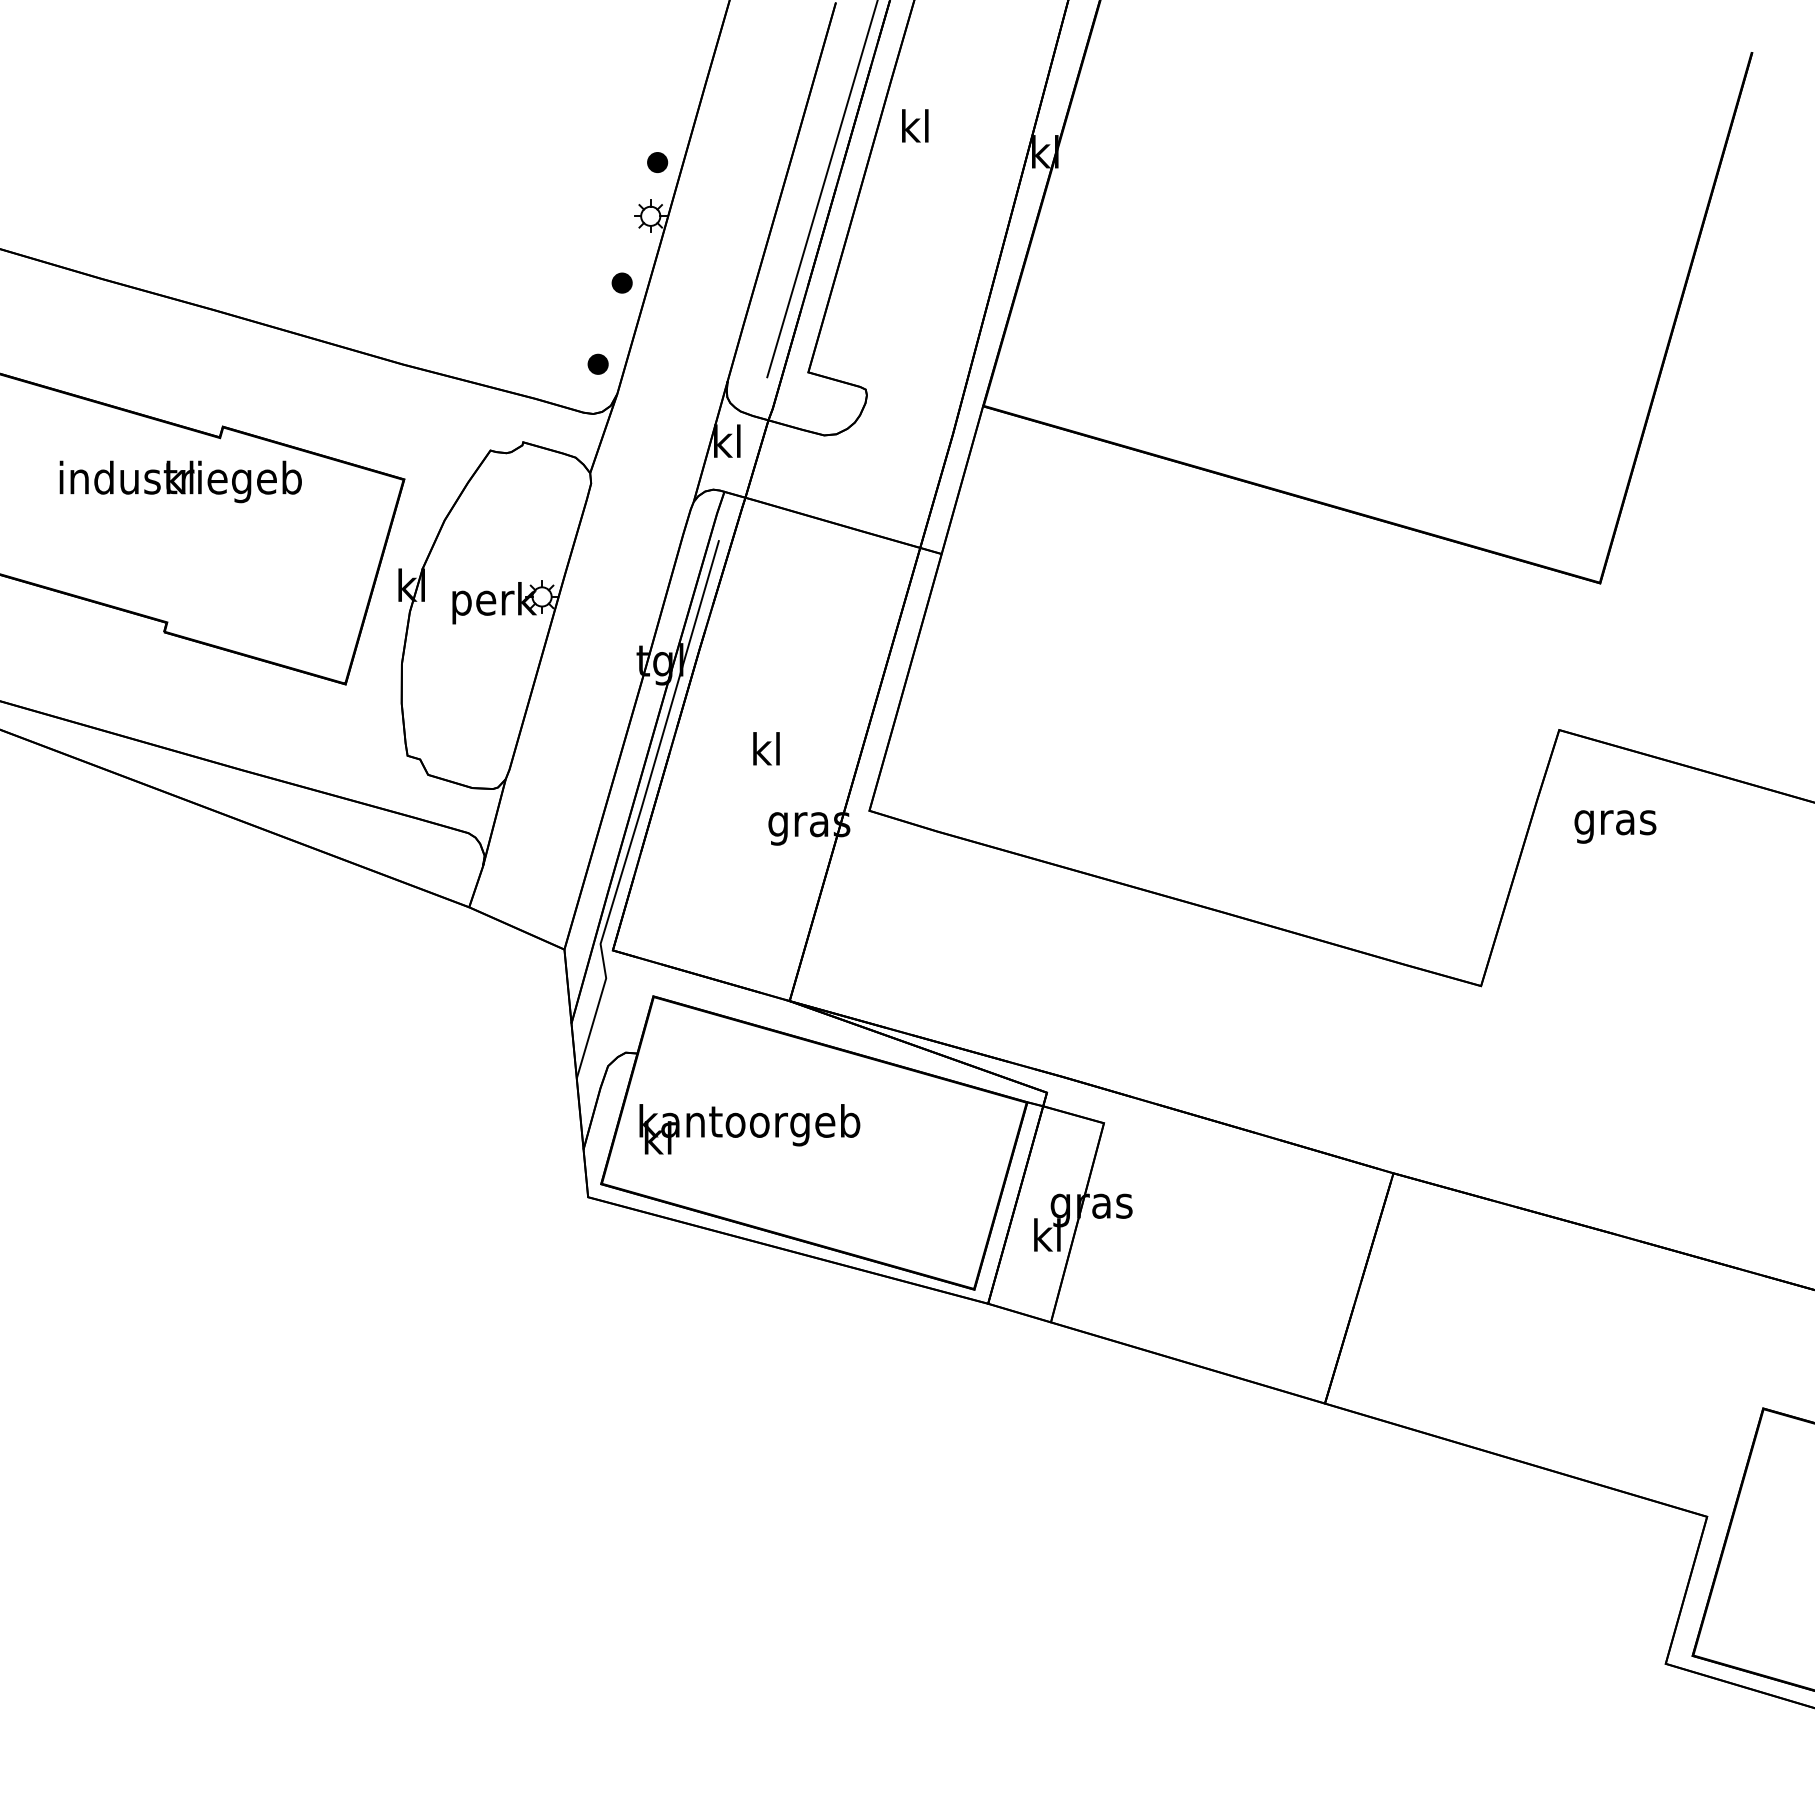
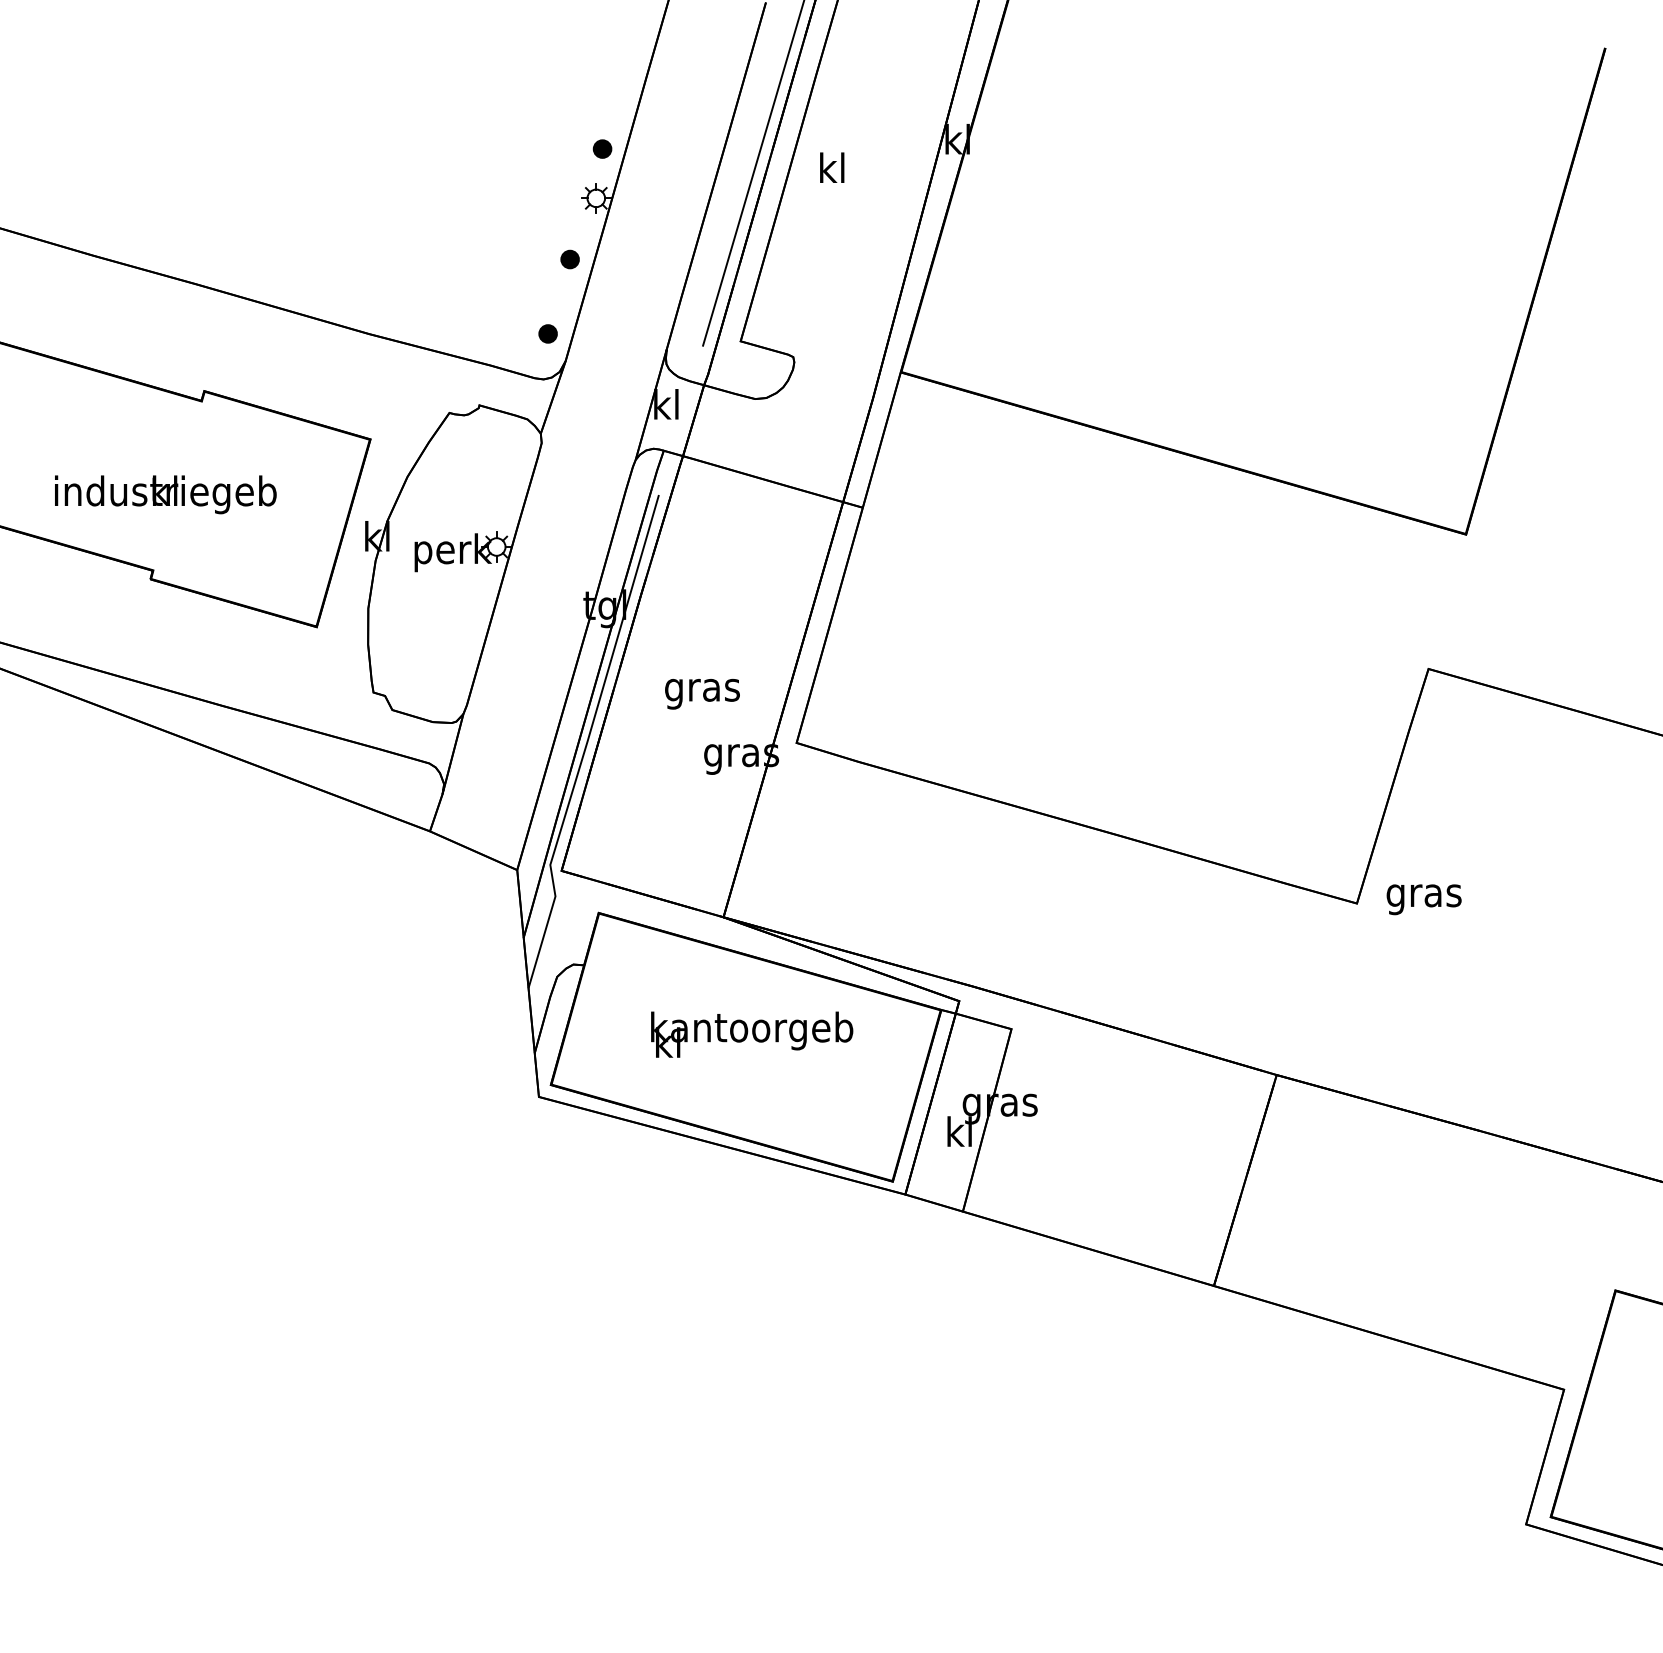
text: (915, 125) -> (832, 167), moved
text: (180, 481) -> (165, 494), moved
text: (766, 753) -> (702, 690), kl -> gras
text: (1615, 826) -> (1424, 899), moved
text: (749, 1129) -> (751, 1034), moved

